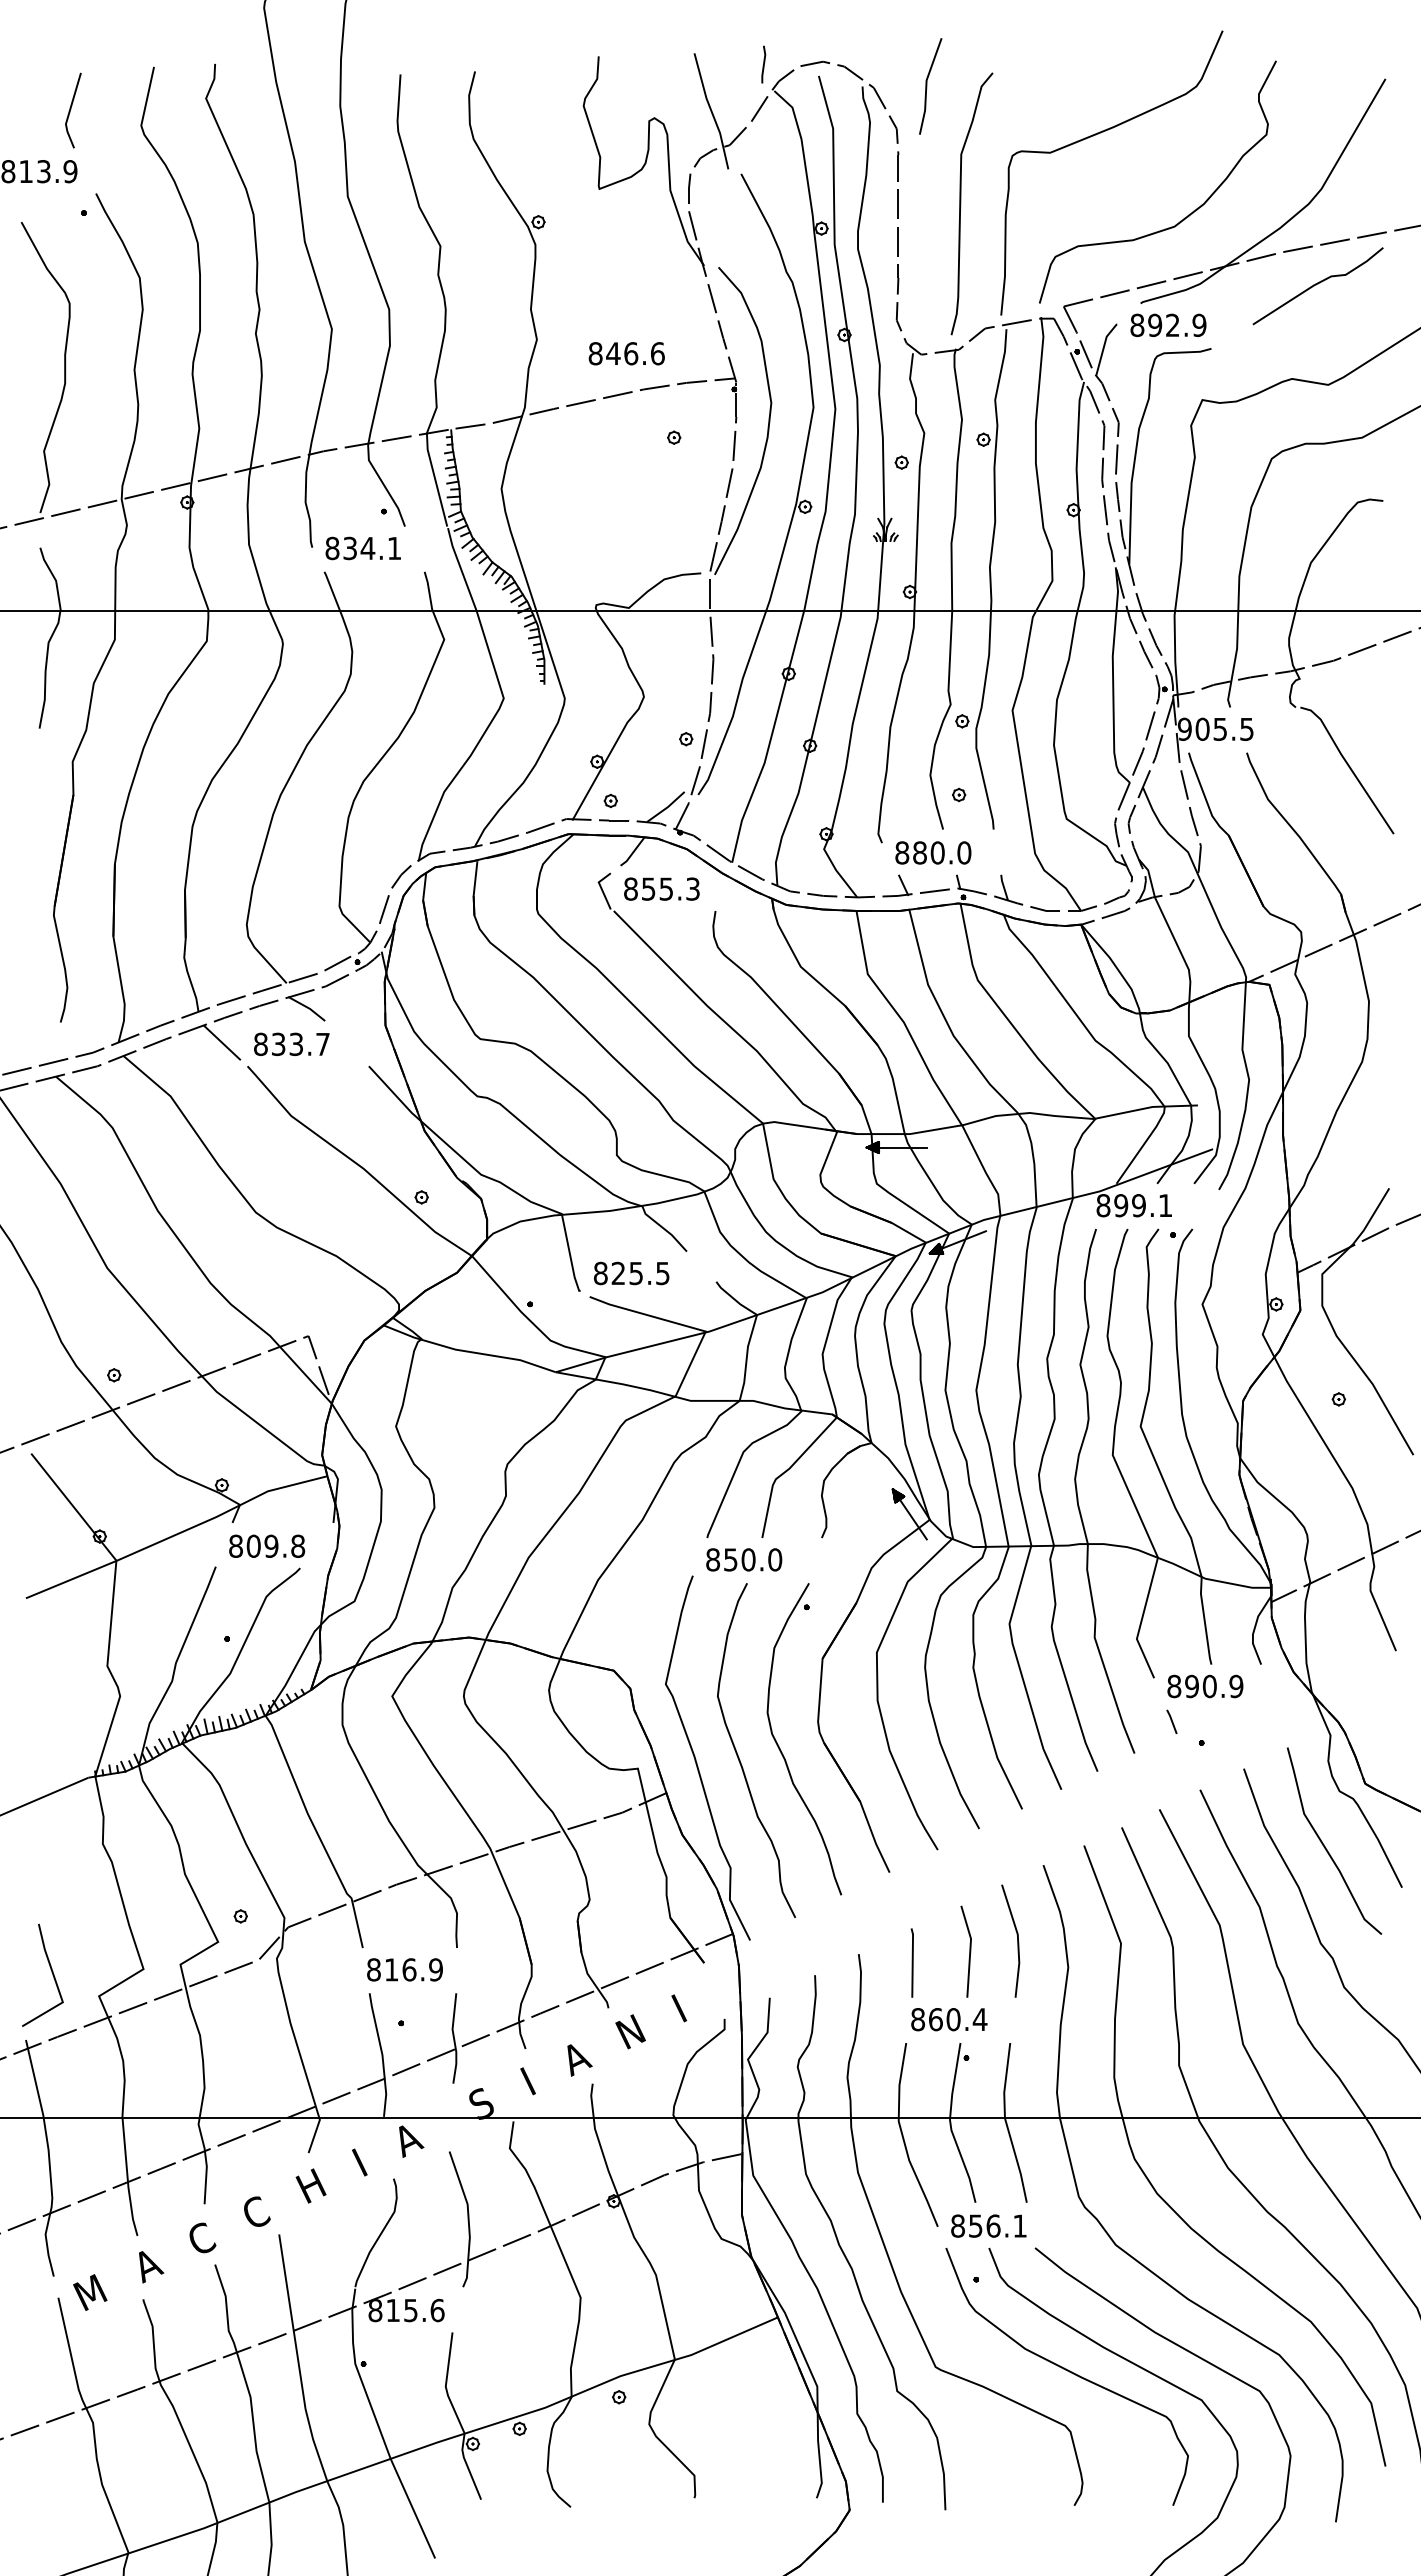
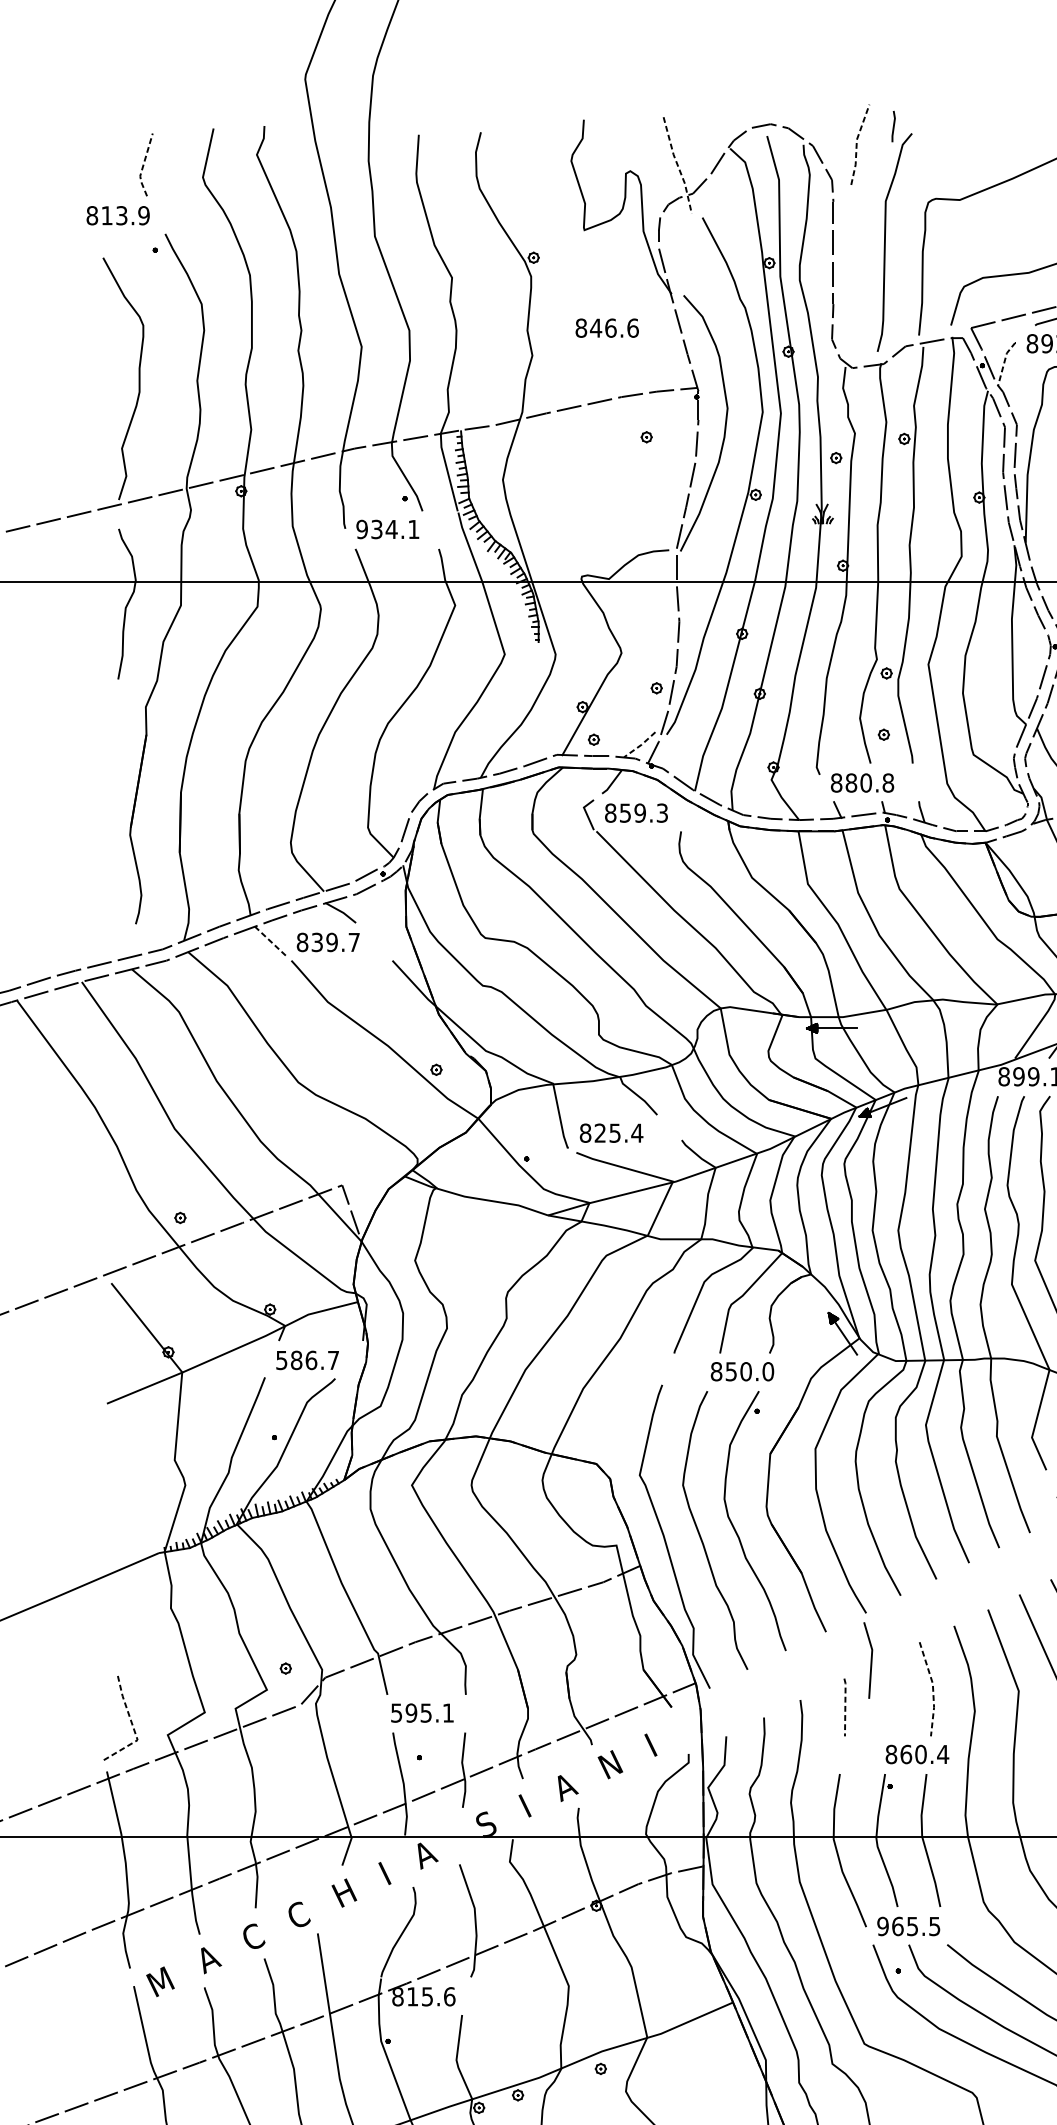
line: (763, 64) -> (893, 126), moved
line: (926, 85) -> (856, 143), solid -> dashed
line: (69, 111) -> (143, 165), solid -> dashed
line: (711, 112) -> (677, 166), solid -> dashed
line: (1103, 347) -> (1004, 362), solid -> dashed
text: (626, 353) -> (607, 328), moved
text: (332, 548) -> (362, 529), 834.1 -> 934.1
line: (667, 807) -> (641, 745), solid -> dashed
text: (964, 852) -> (888, 782), 880.0 -> 880.8
text: (666, 888) -> (640, 812), 855.3 -> 859.3
line: (221, 1042) -> (269, 940), solid -> dashed
text: (296, 1043) -> (332, 941), 833.7 -> 839.7
text: (662, 1273) -> (636, 1133), 825.5 -> 825.4
text: (267, 1545) -> (308, 1359), 809.8 -> 586.7
text: (744, 1559) -> (742, 1371), moved
line: (1018, 1940) -> (933, 1688), solid -> dashed
line: (969, 1951) -> (870, 1660), moved
line: (912, 1962) -> (845, 1706), solid -> dashed
text: (404, 1969) -> (422, 1712), 816.9 -> 595.1
line: (57, 1985) -> (133, 1726), solid -> dashed
text: (949, 2019) -> (917, 1754), moved
text: (988, 2225) -> (908, 1925), 856.1 -> 965.5

